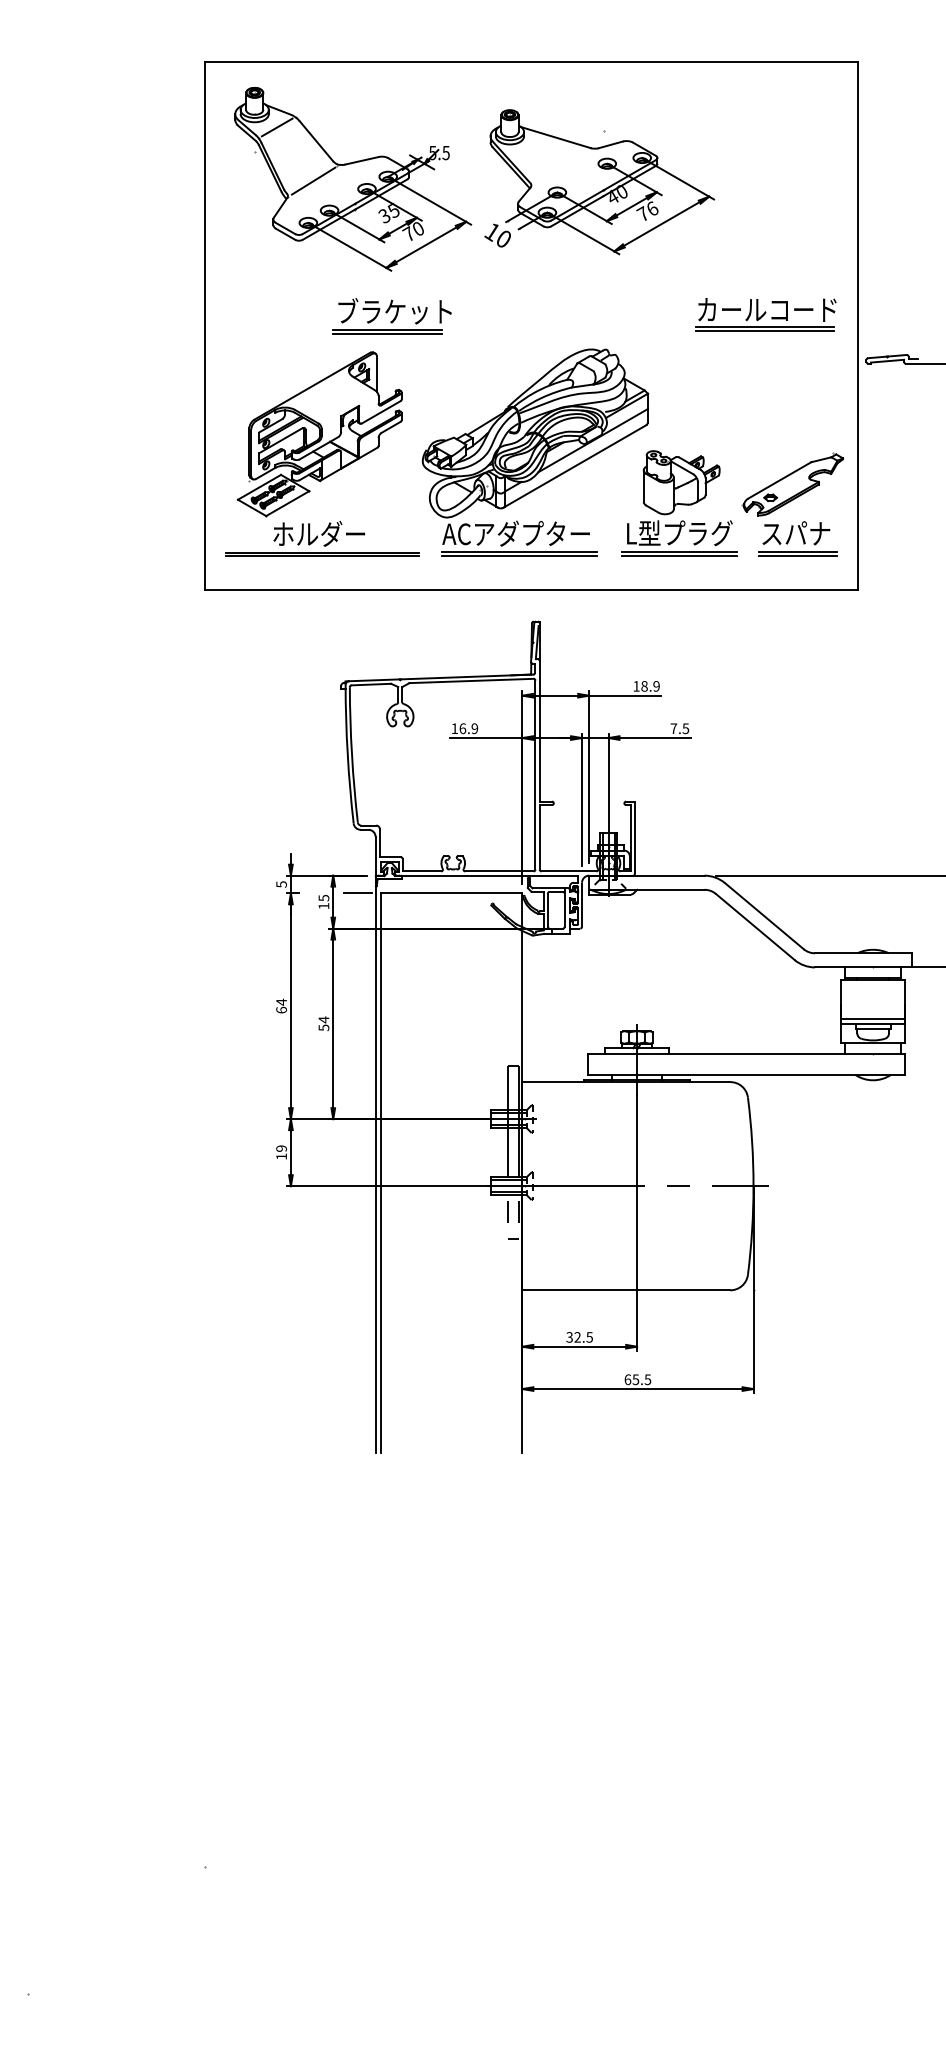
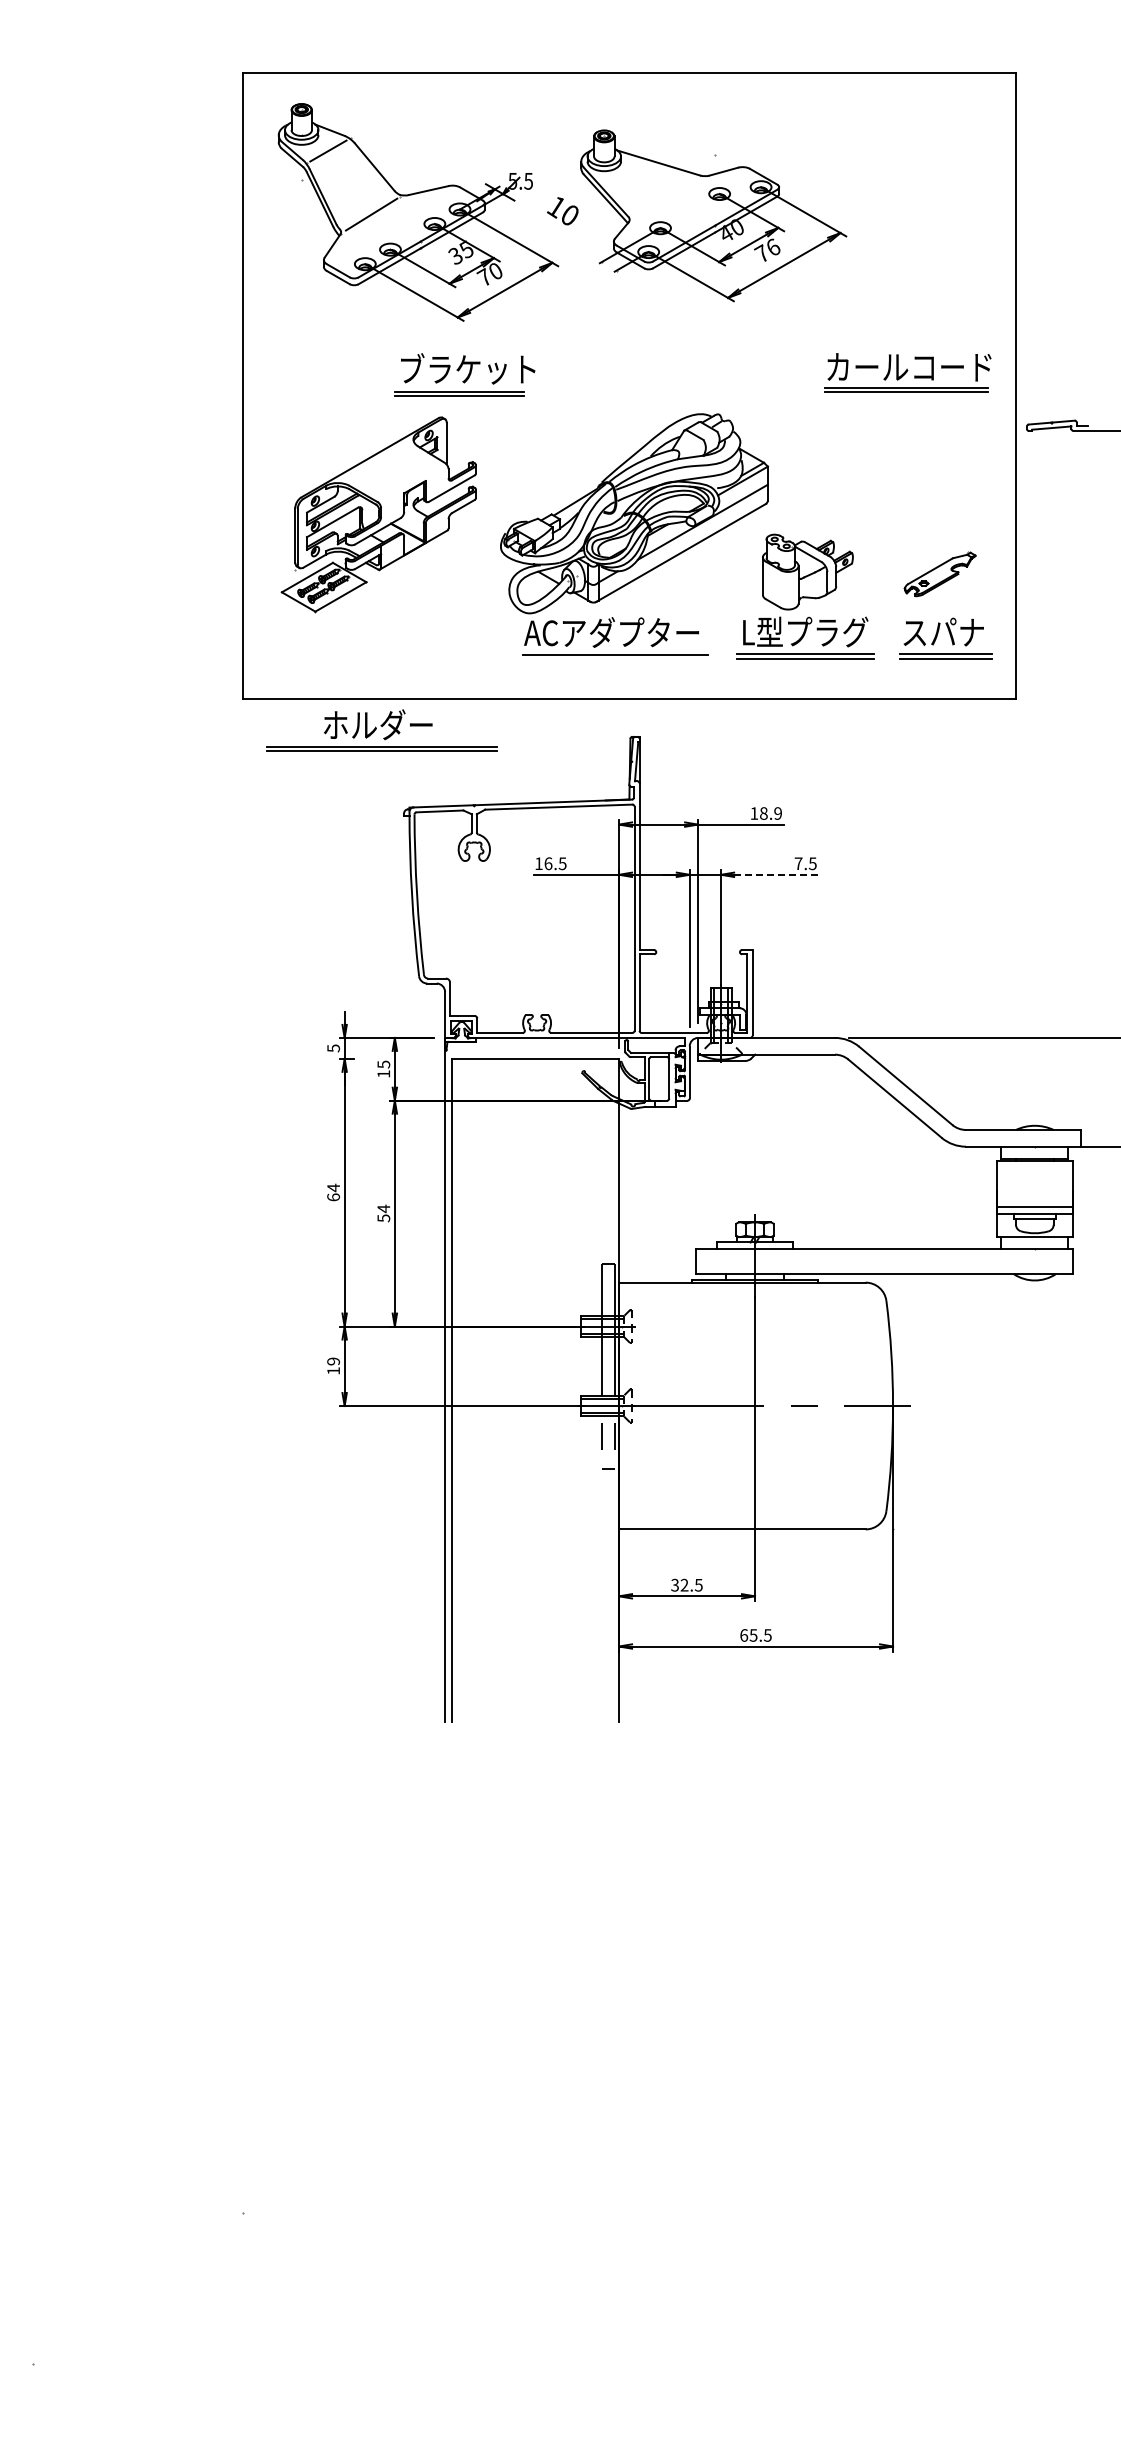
text: (497, 235) -> (562, 211), moved
part: (792, 483) -> (939, 573), size x0.6
part: (321, 538) -> (381, 730), moved
line: (519, 555) -> (615, 658), removed
text: (474, 728) -> (562, 863), 16.9 -> 16.5
line: (655, 737) -> (776, 874), solid -> dashed
line: (358, 893) -> (424, 1058), removed

